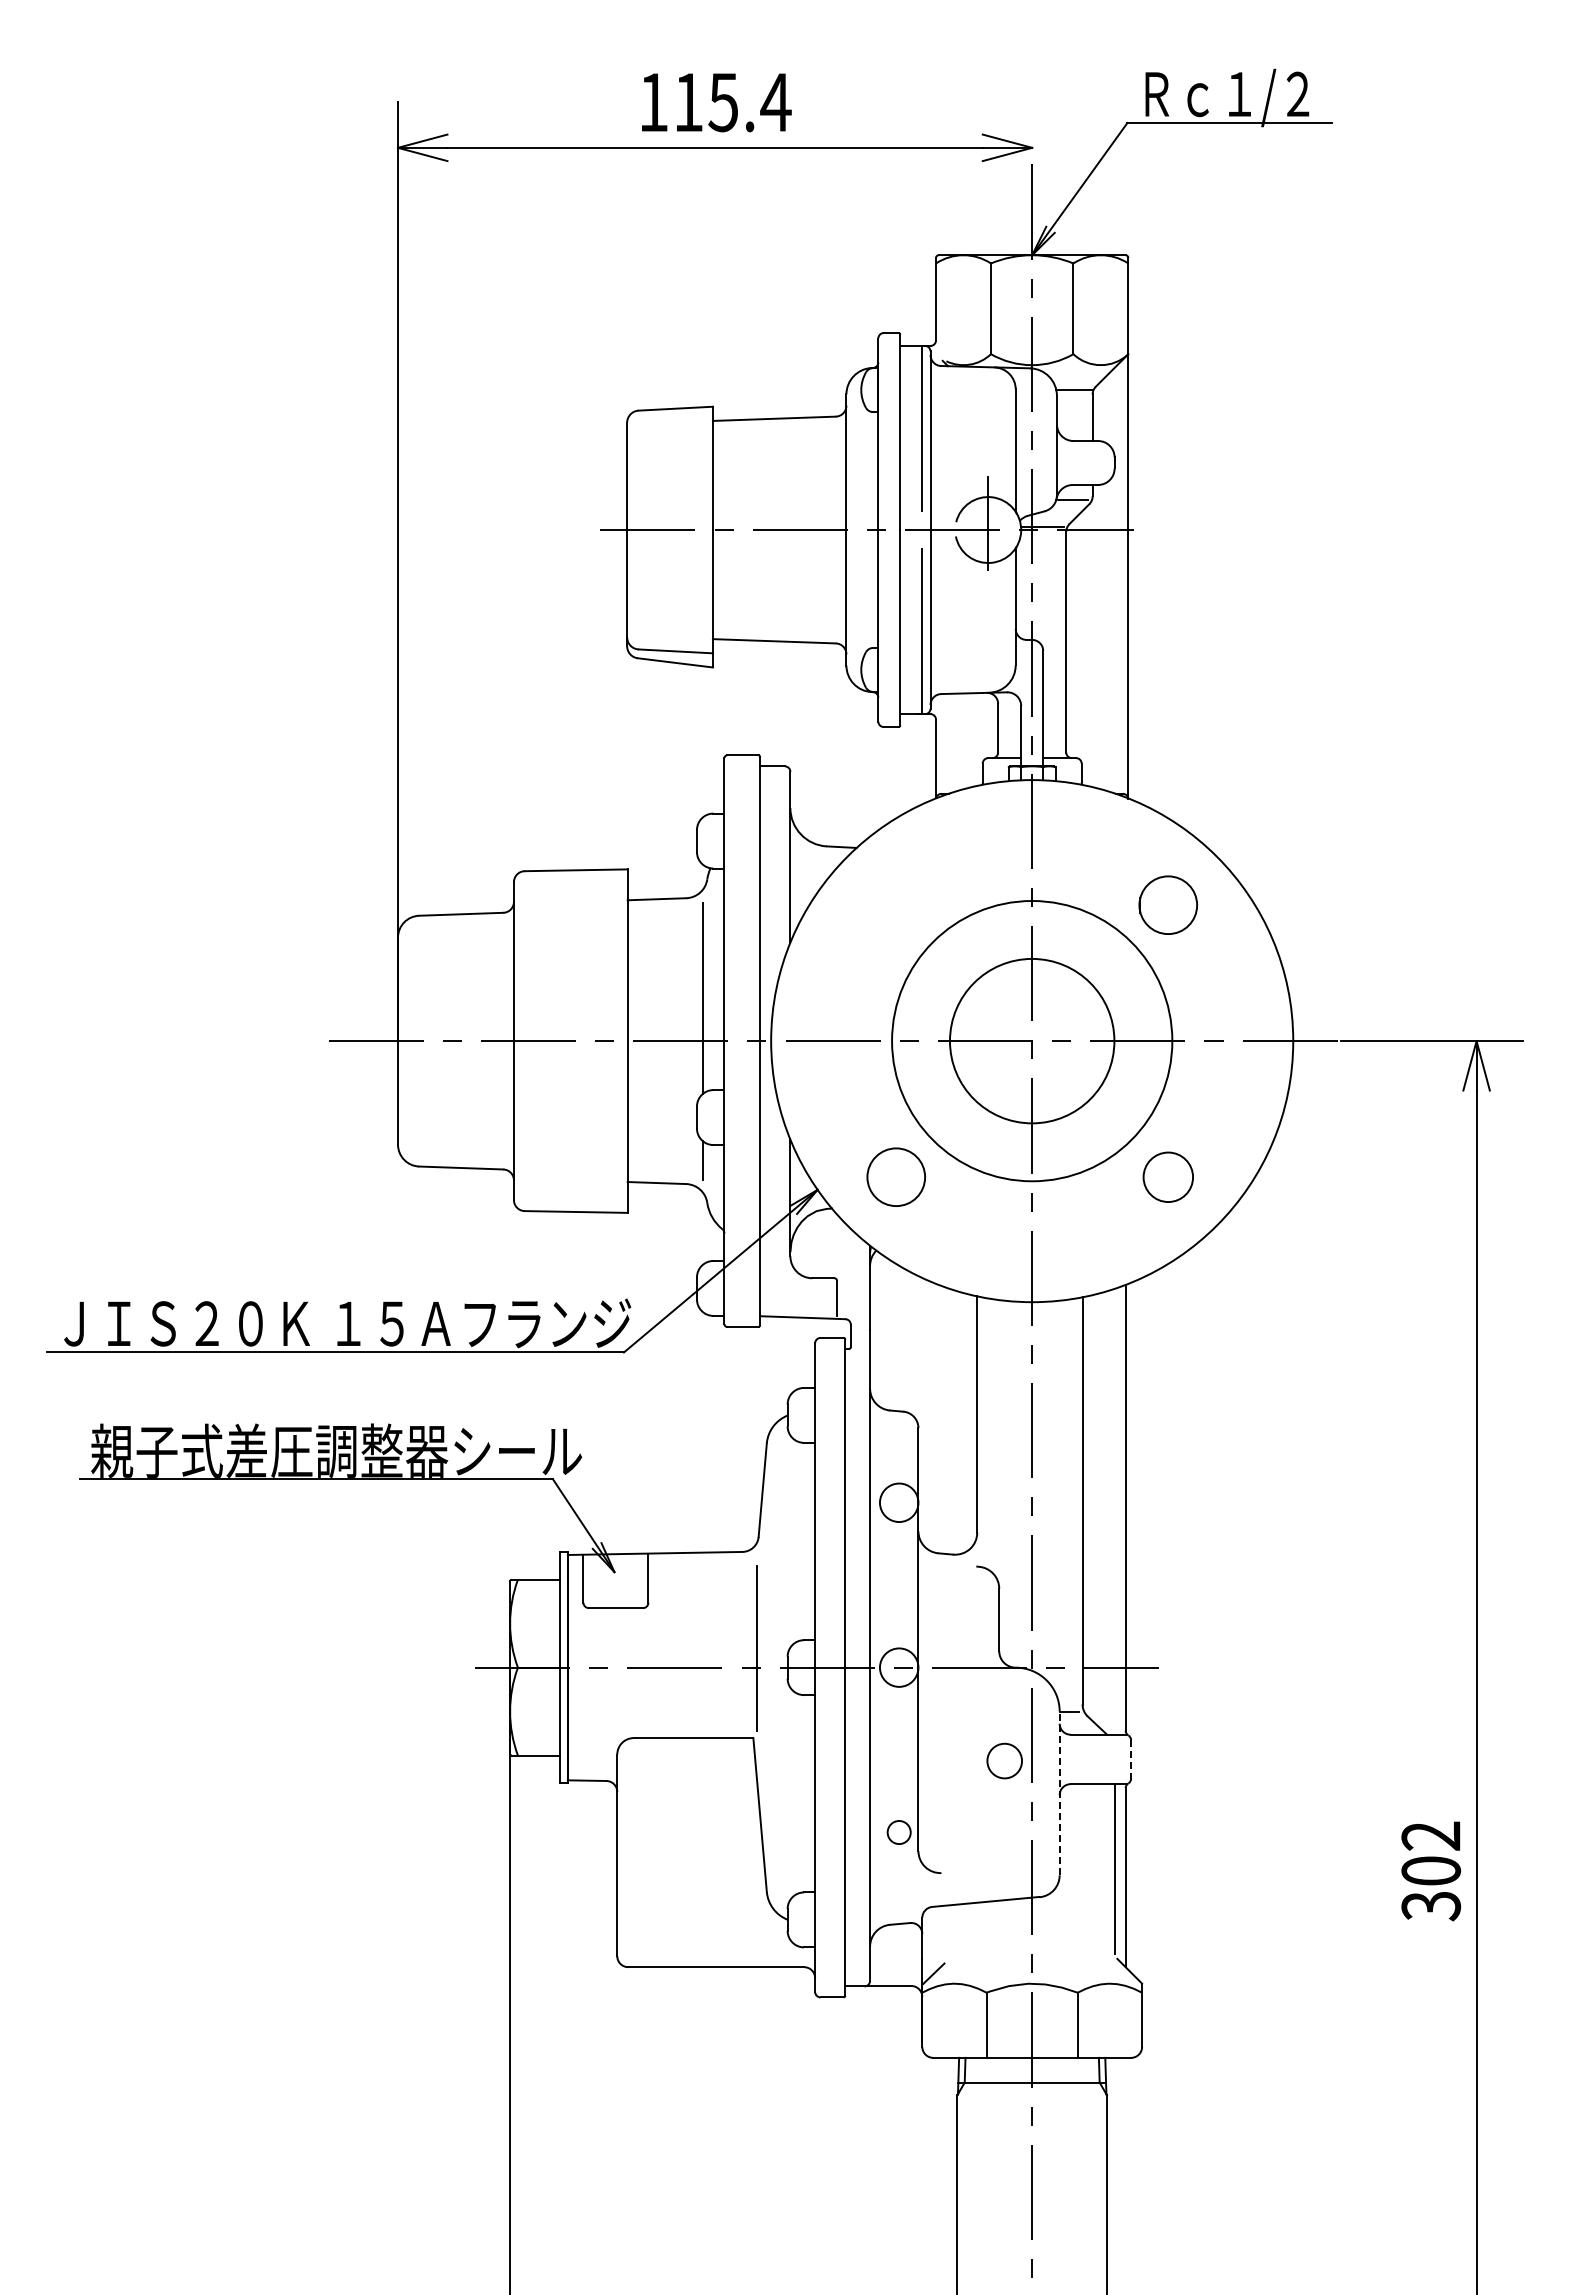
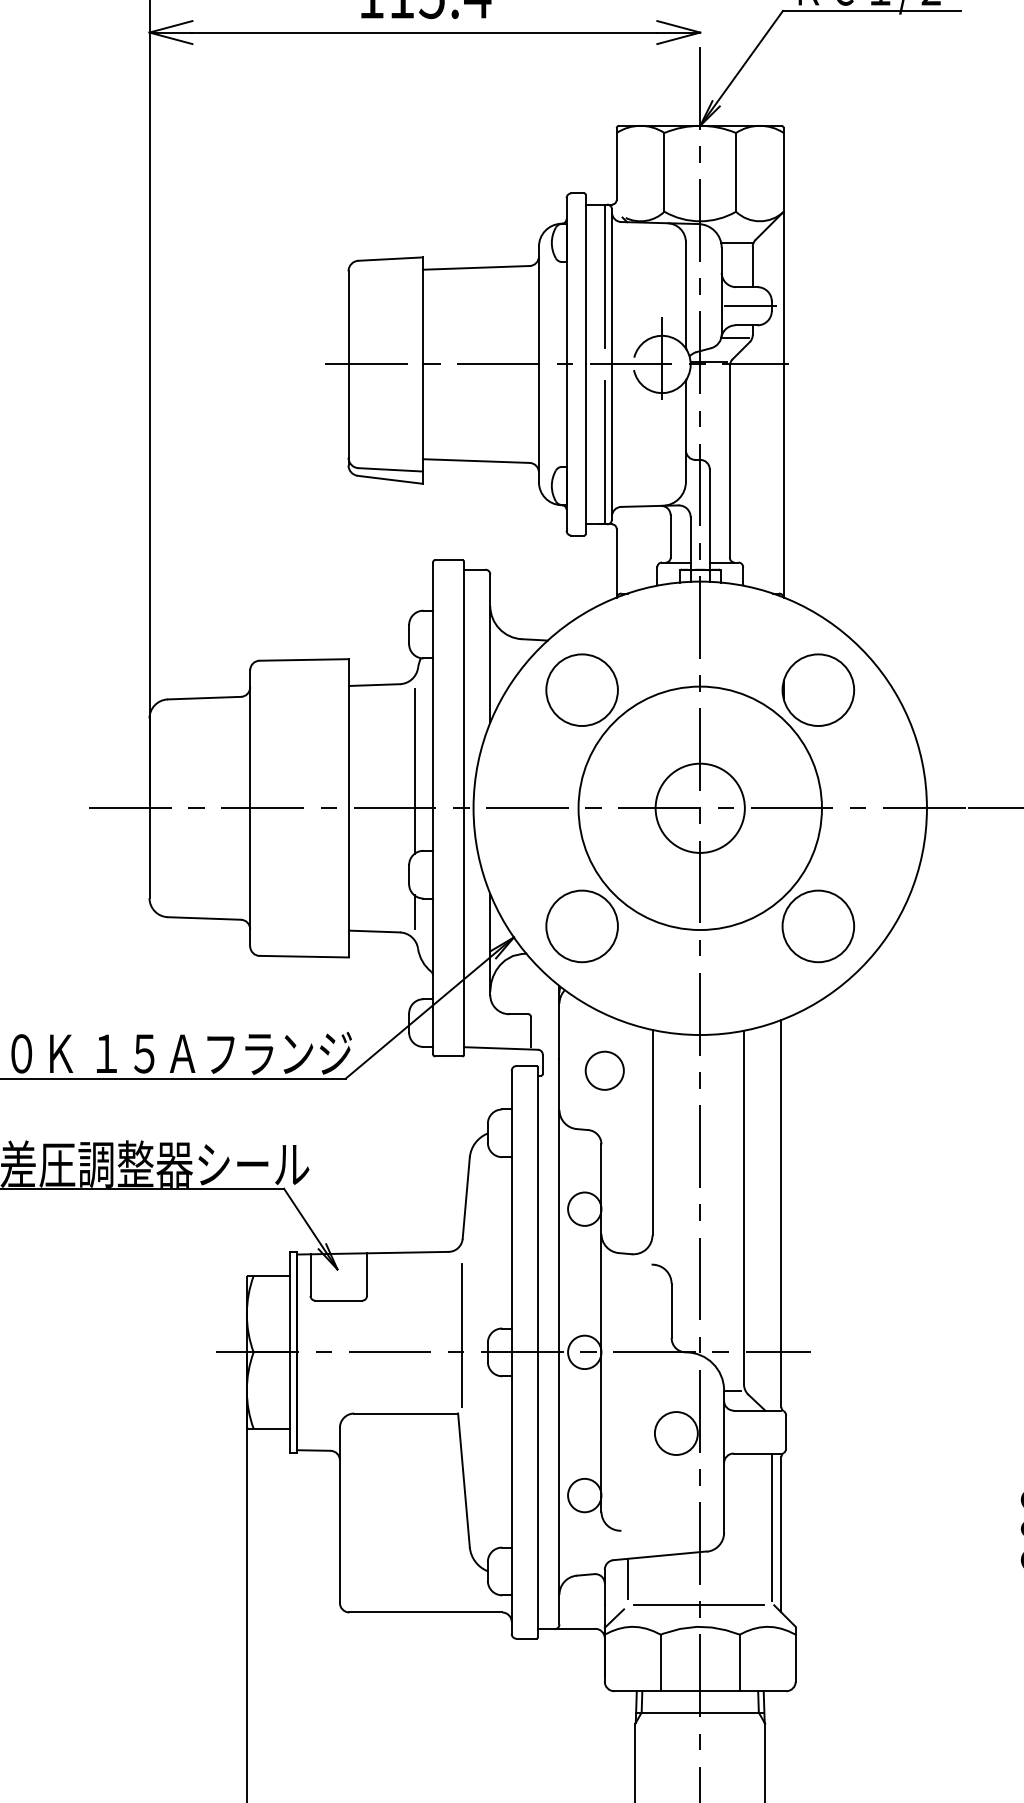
line: (1089, 462) -> (750, 305), added
circle: (896, 905) -> (582, 690), added
circle: (1168, 905) -> (818, 690), size x1.43
circle: (1031, 1040) -> (699, 807), size x0.62
circle: (896, 1177) -> (582, 926), size x1.43
circle: (1168, 1177) -> (818, 926), size x1.67
circle: (922, 1343) -> (604, 1070), added
line: (1131, 1759) -> (786, 1432), dashed -> solid
circle: (1004, 1760) -> (676, 1433), size x1.43
line: (1059, 1793) -> (723, 1461), dashed -> solid
circle: (898, 1832) -> (584, 1495), size x1.67
line: (949, 1928) -> (628, 1578), added
line: (1030, 1958) -> (698, 1604), added

